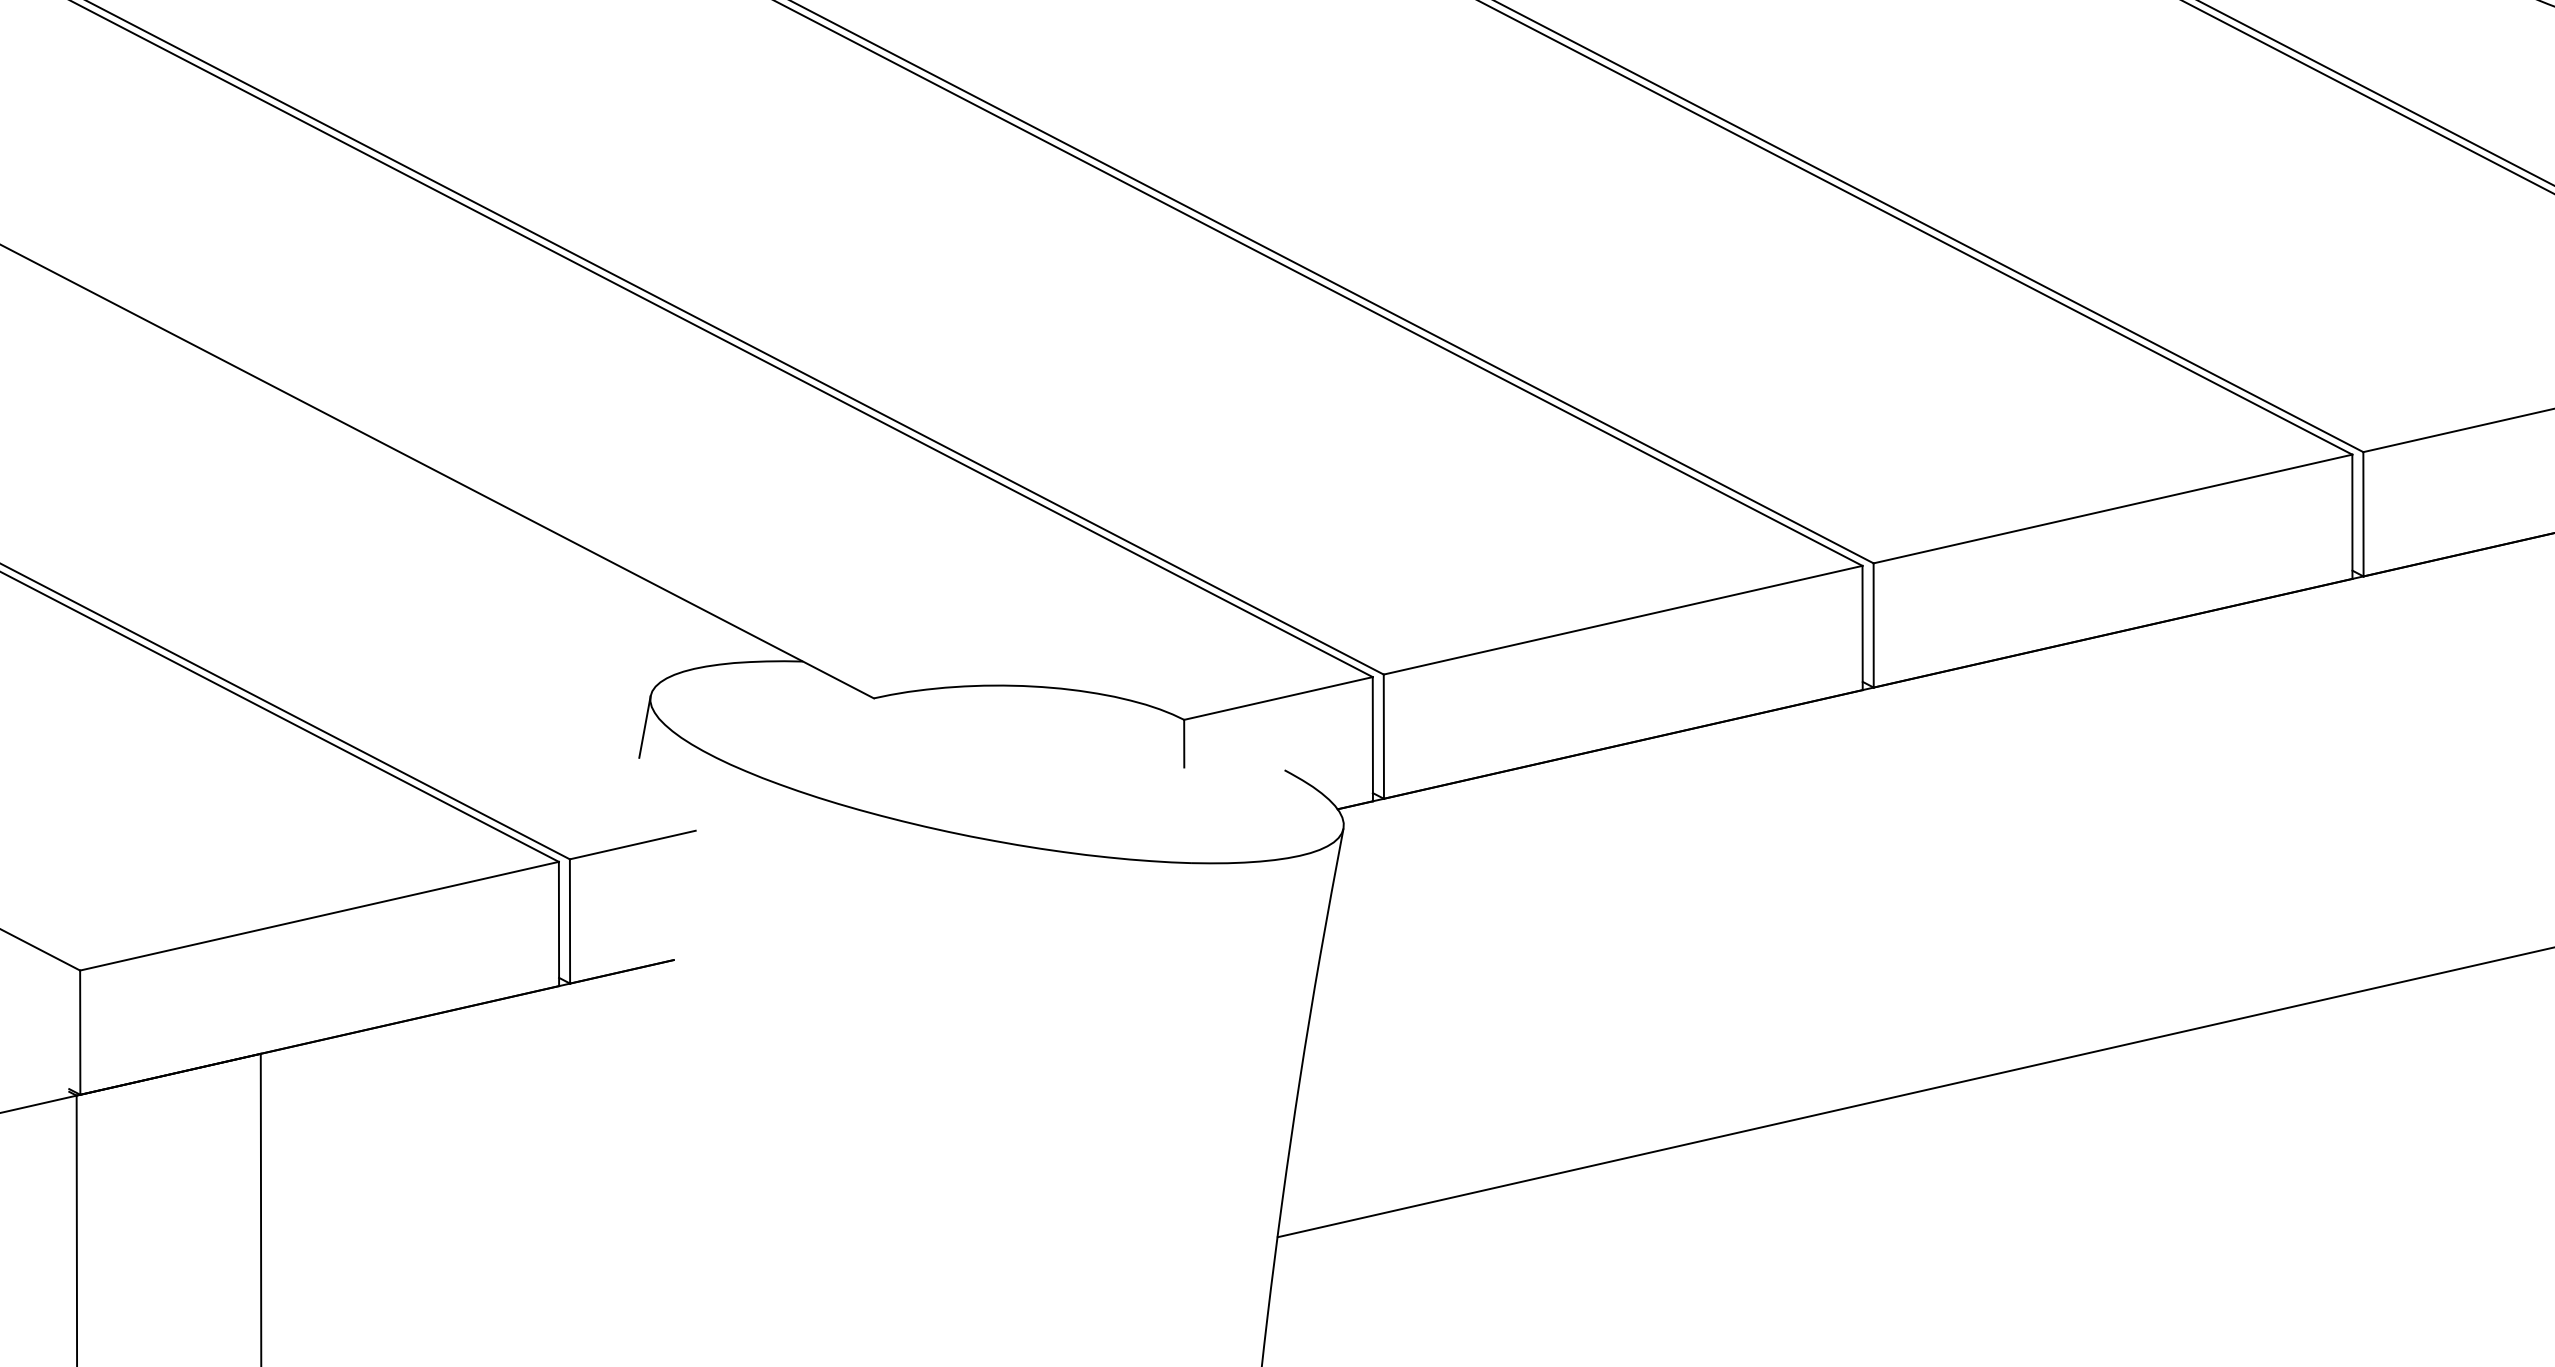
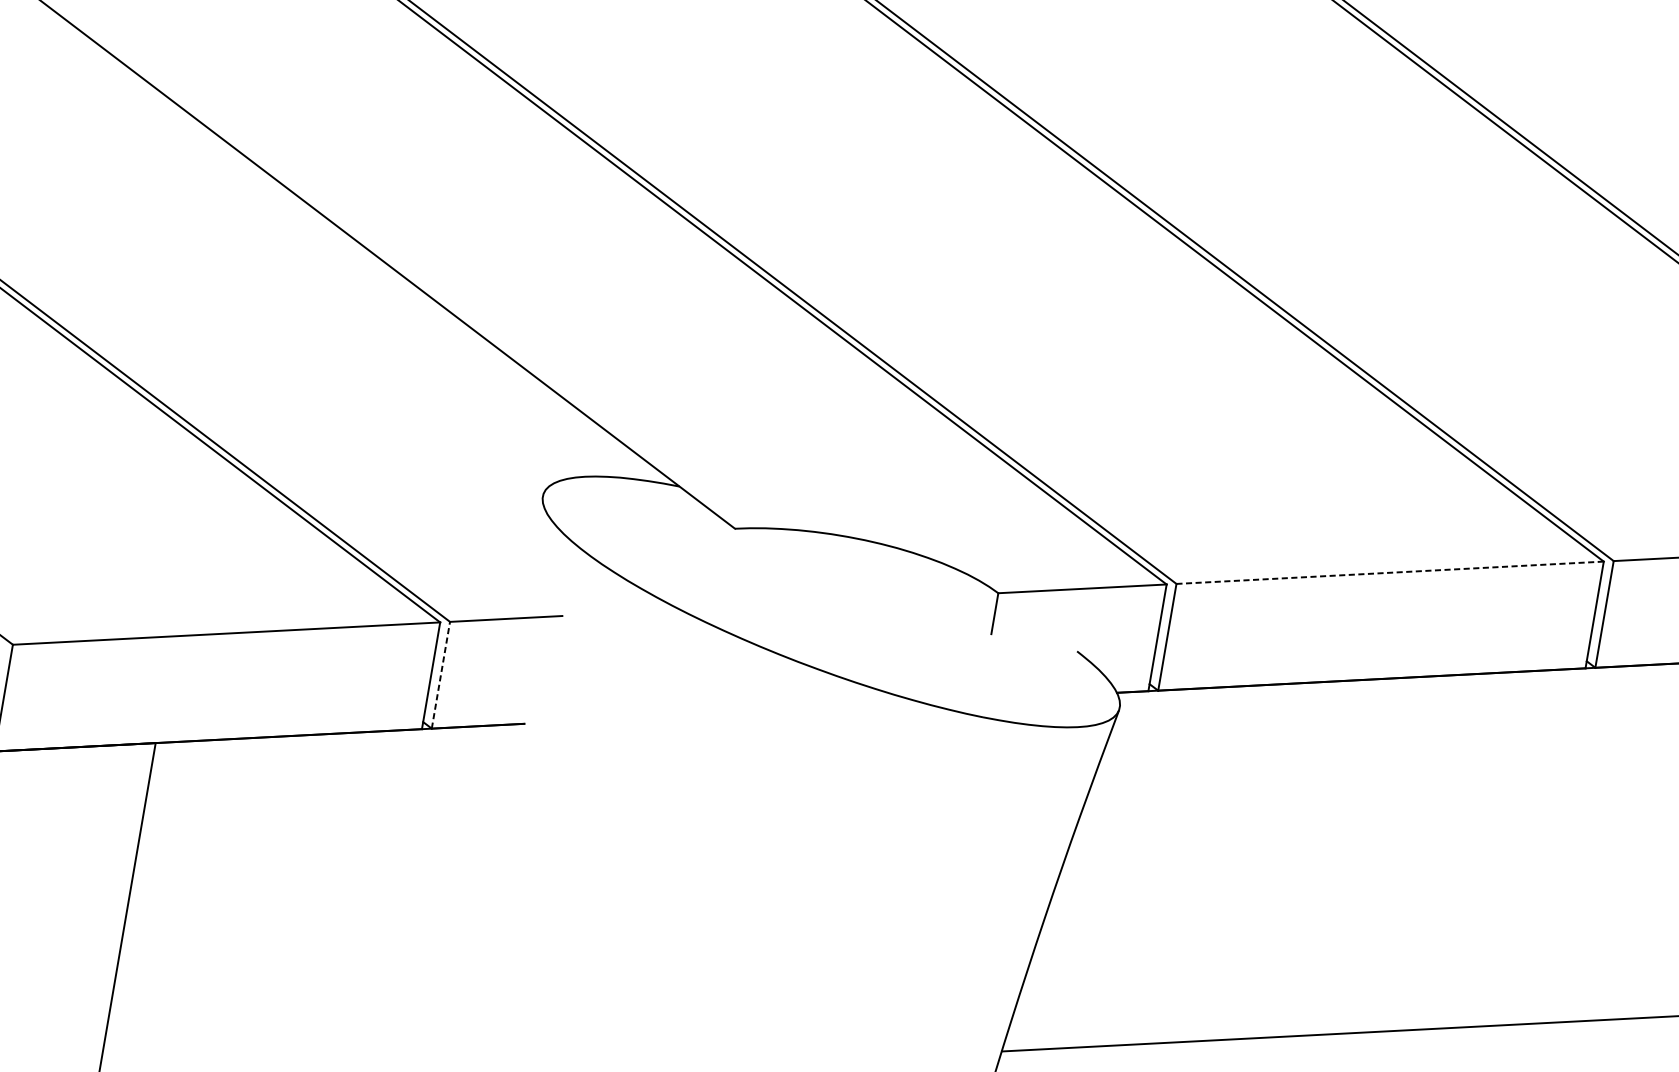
line: (1622, 620) -> (1389, 572), solid -> dashed
line: (644, 726) -> (533, 518), removed
line: (570, 920) -> (441, 674), solid -> dashed

